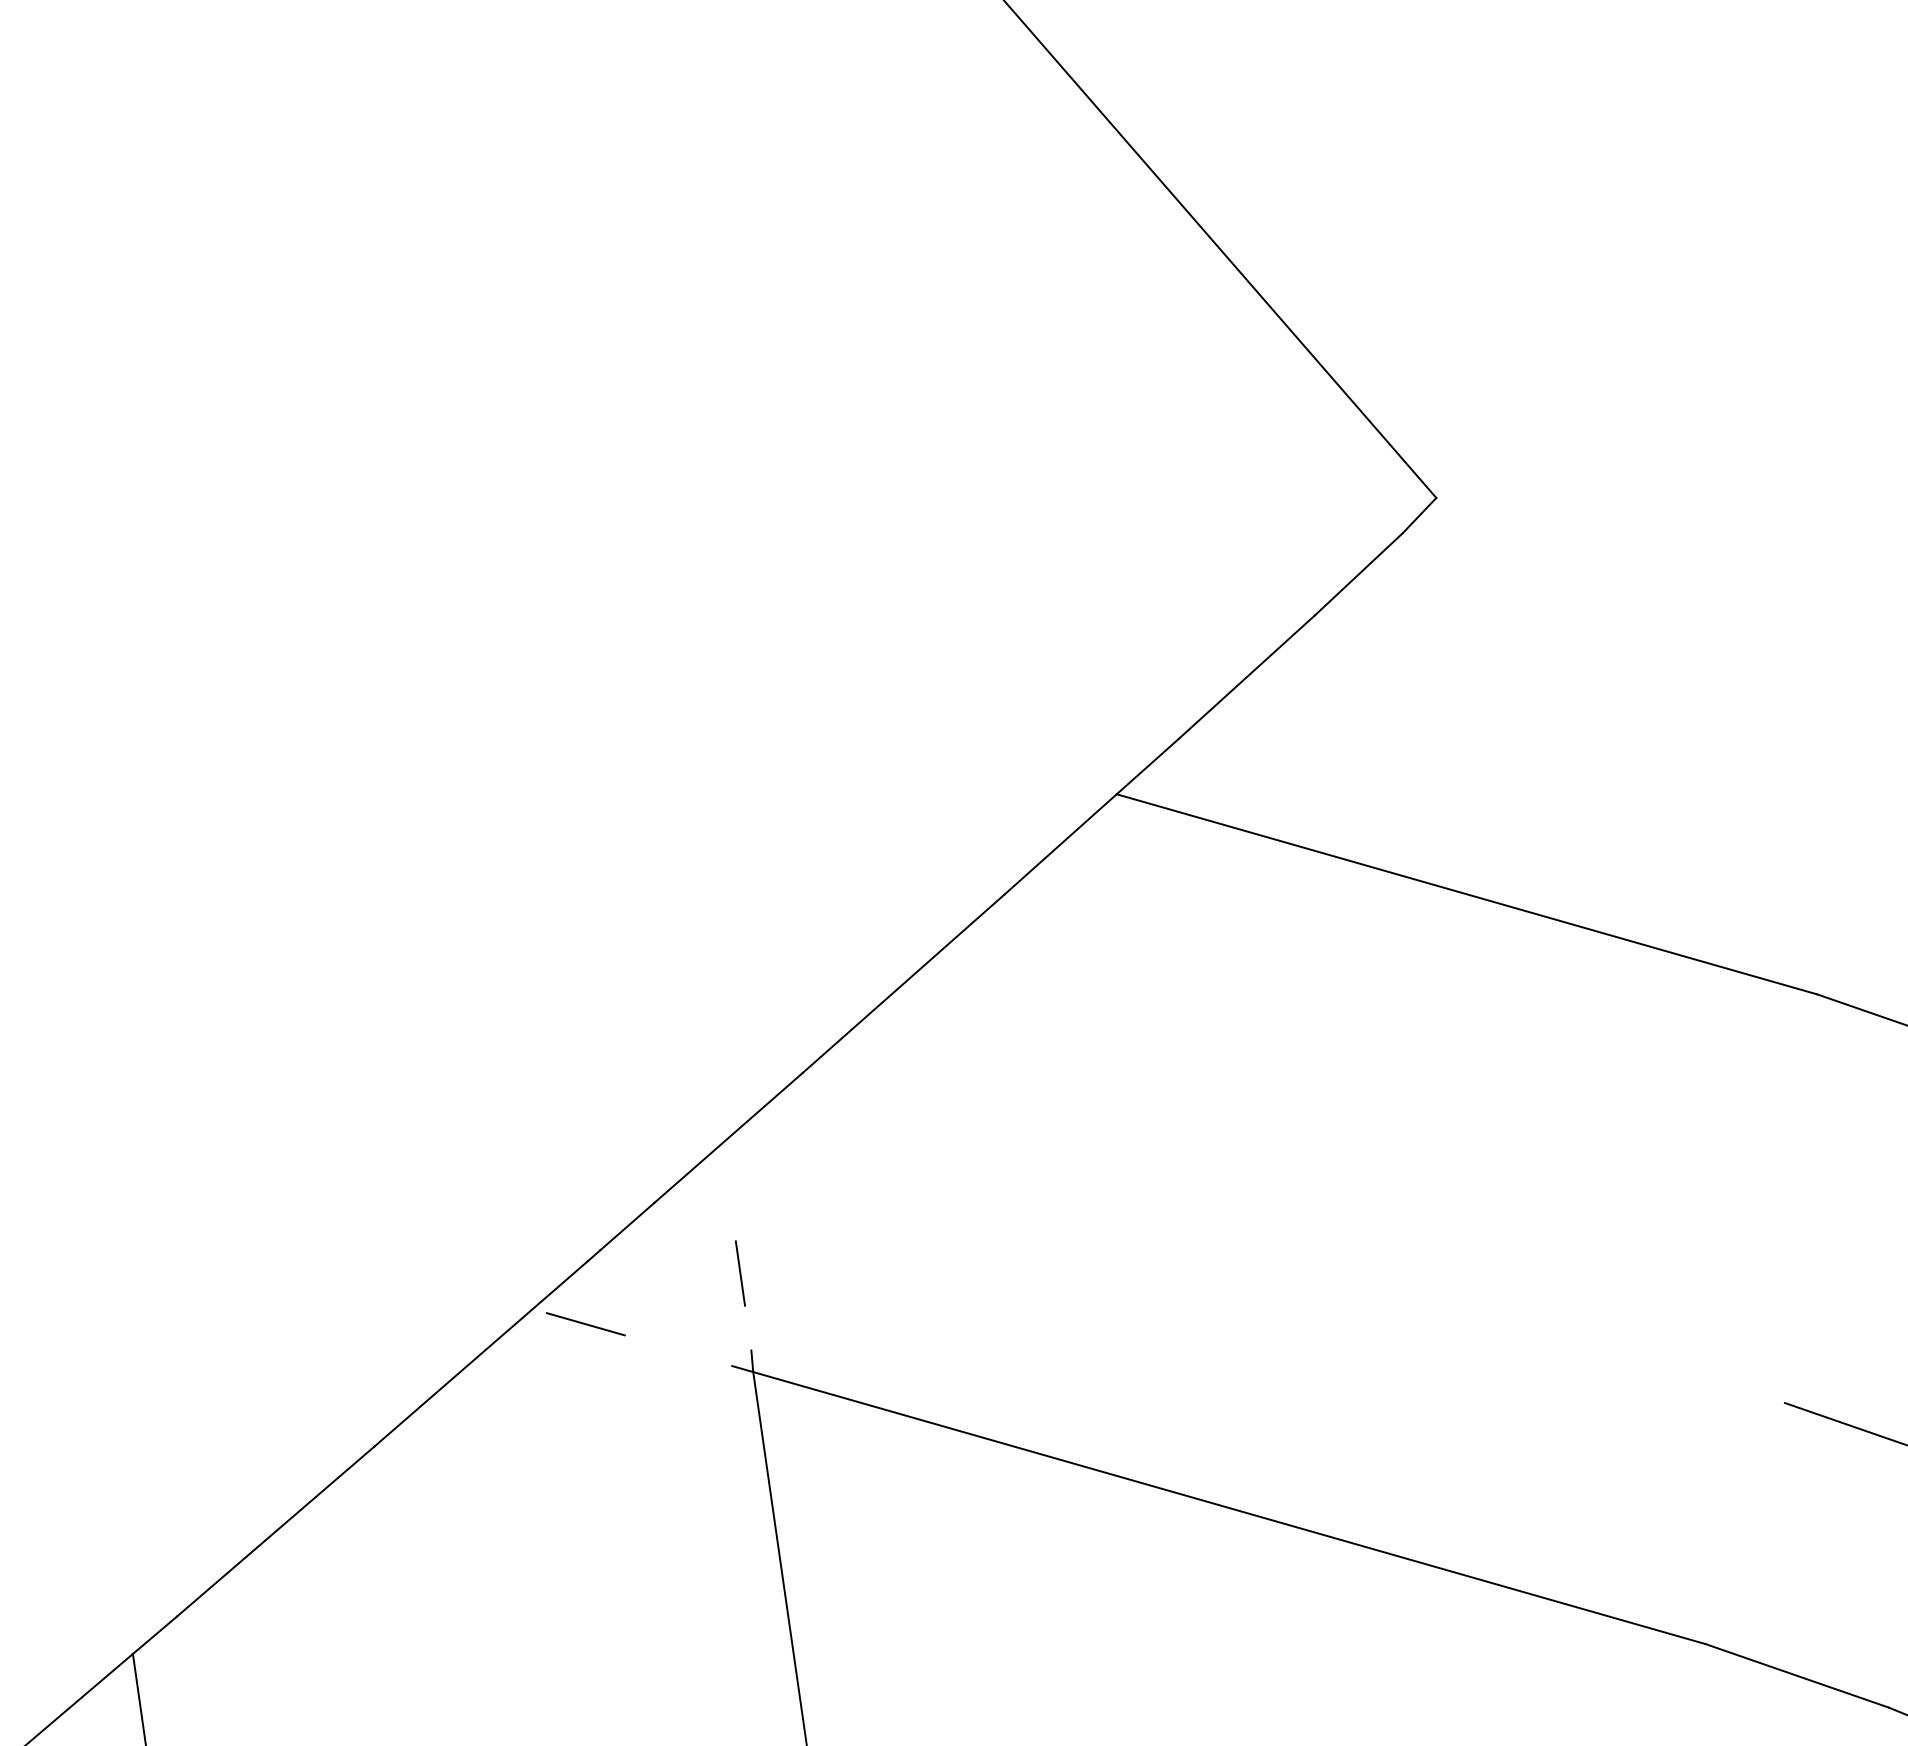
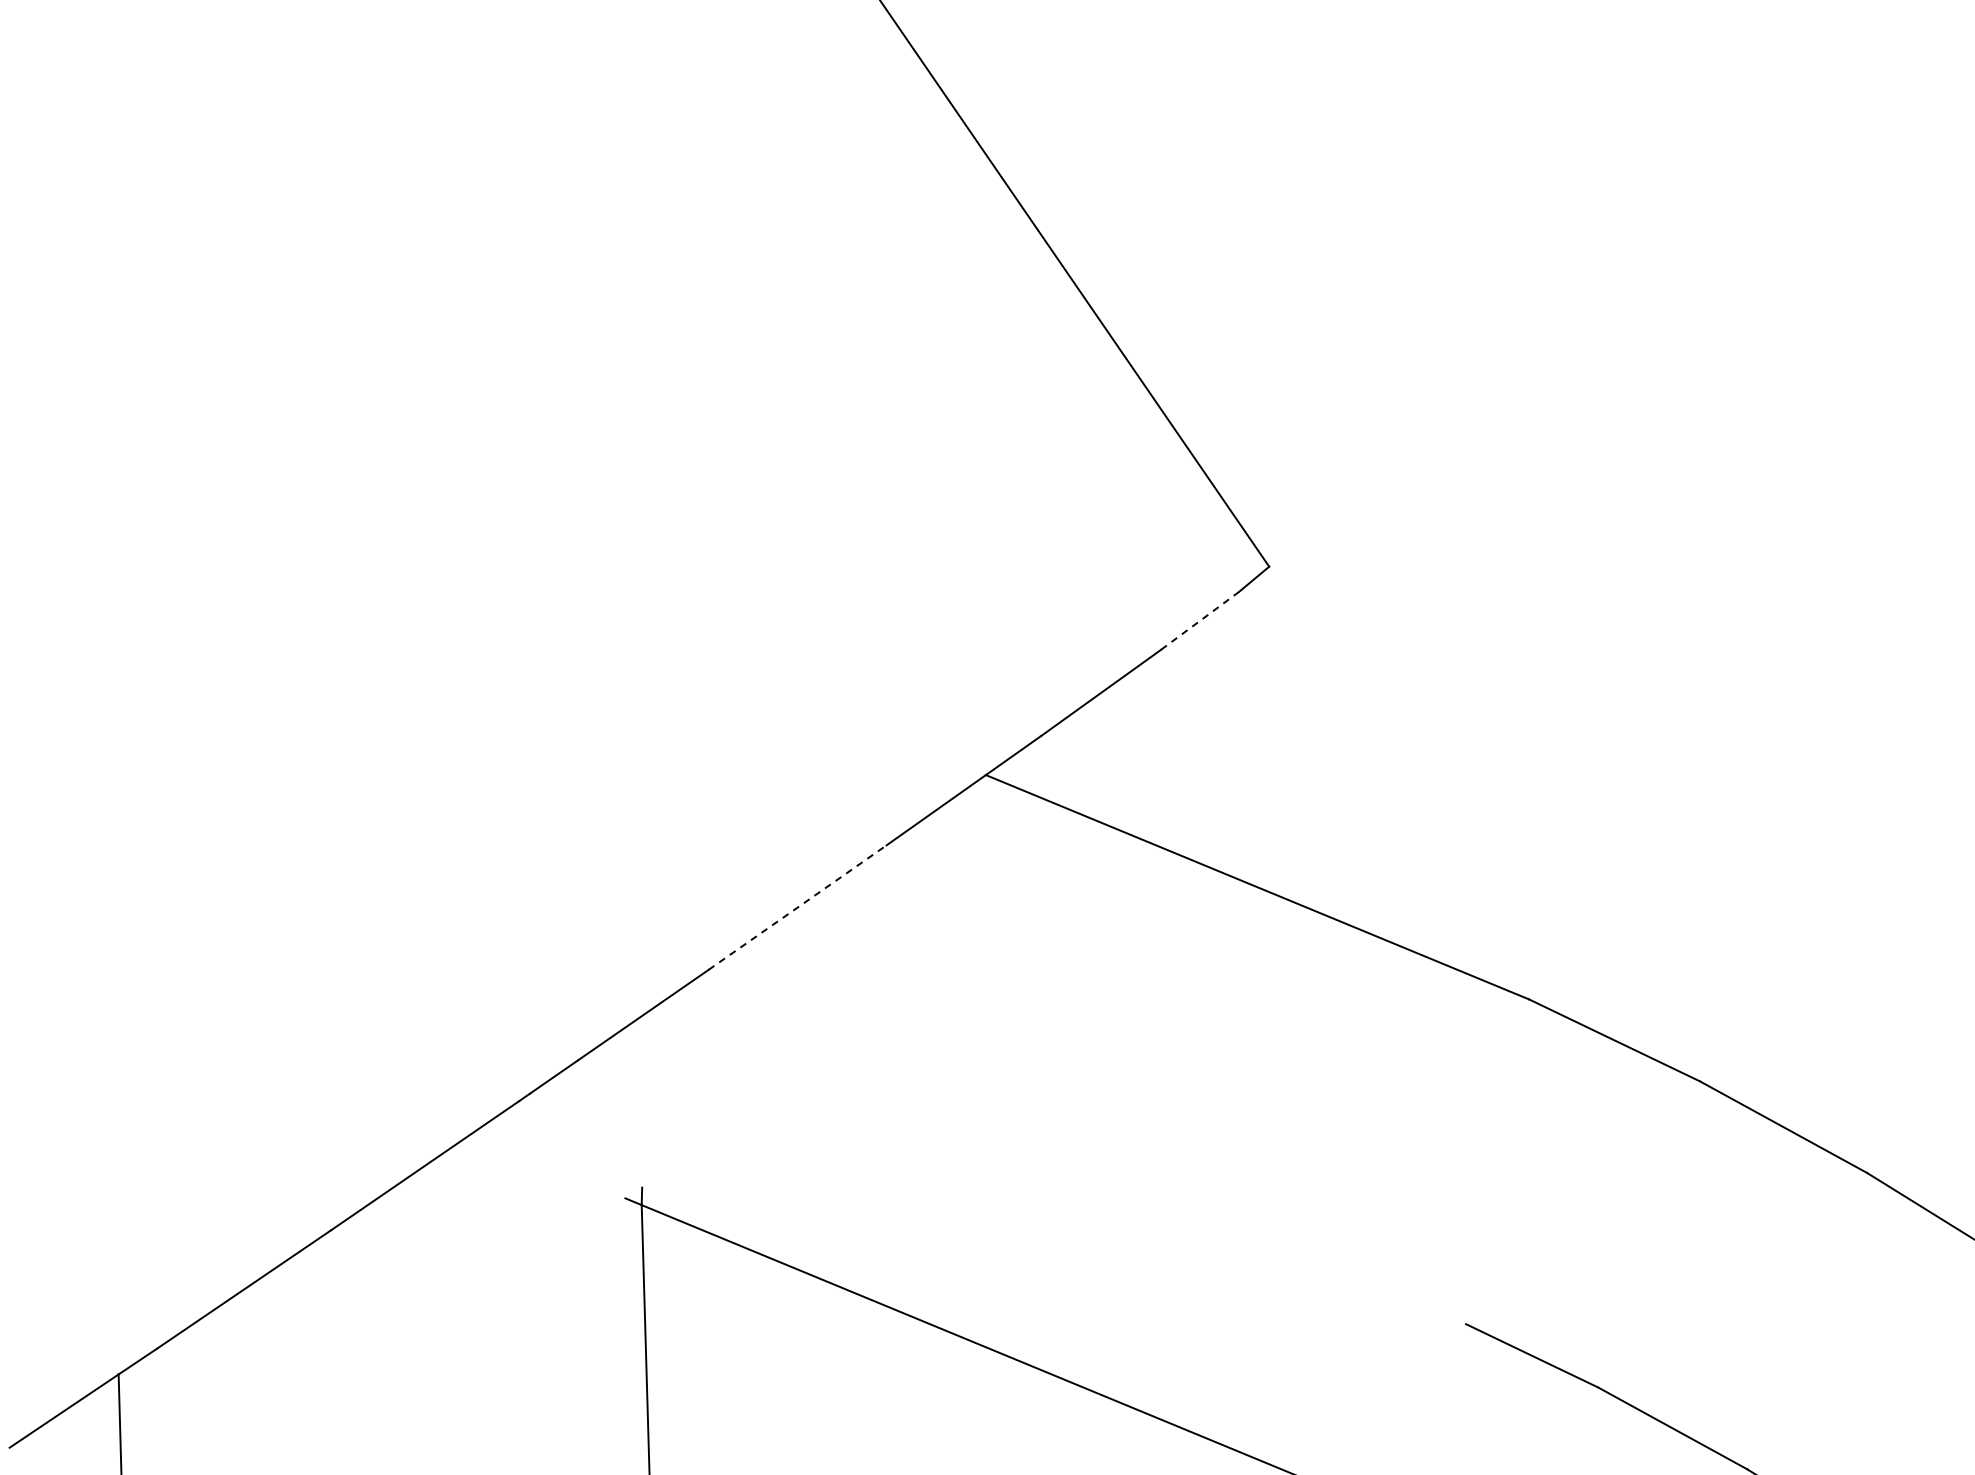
line: (1359, 573) -> (1200, 620), solid -> dashed
line: (903, 983) -> (797, 907), solid -> dashed
line: (740, 1272) -> (640, 1124), removed
line: (585, 1324) -> (511, 1151), removed

